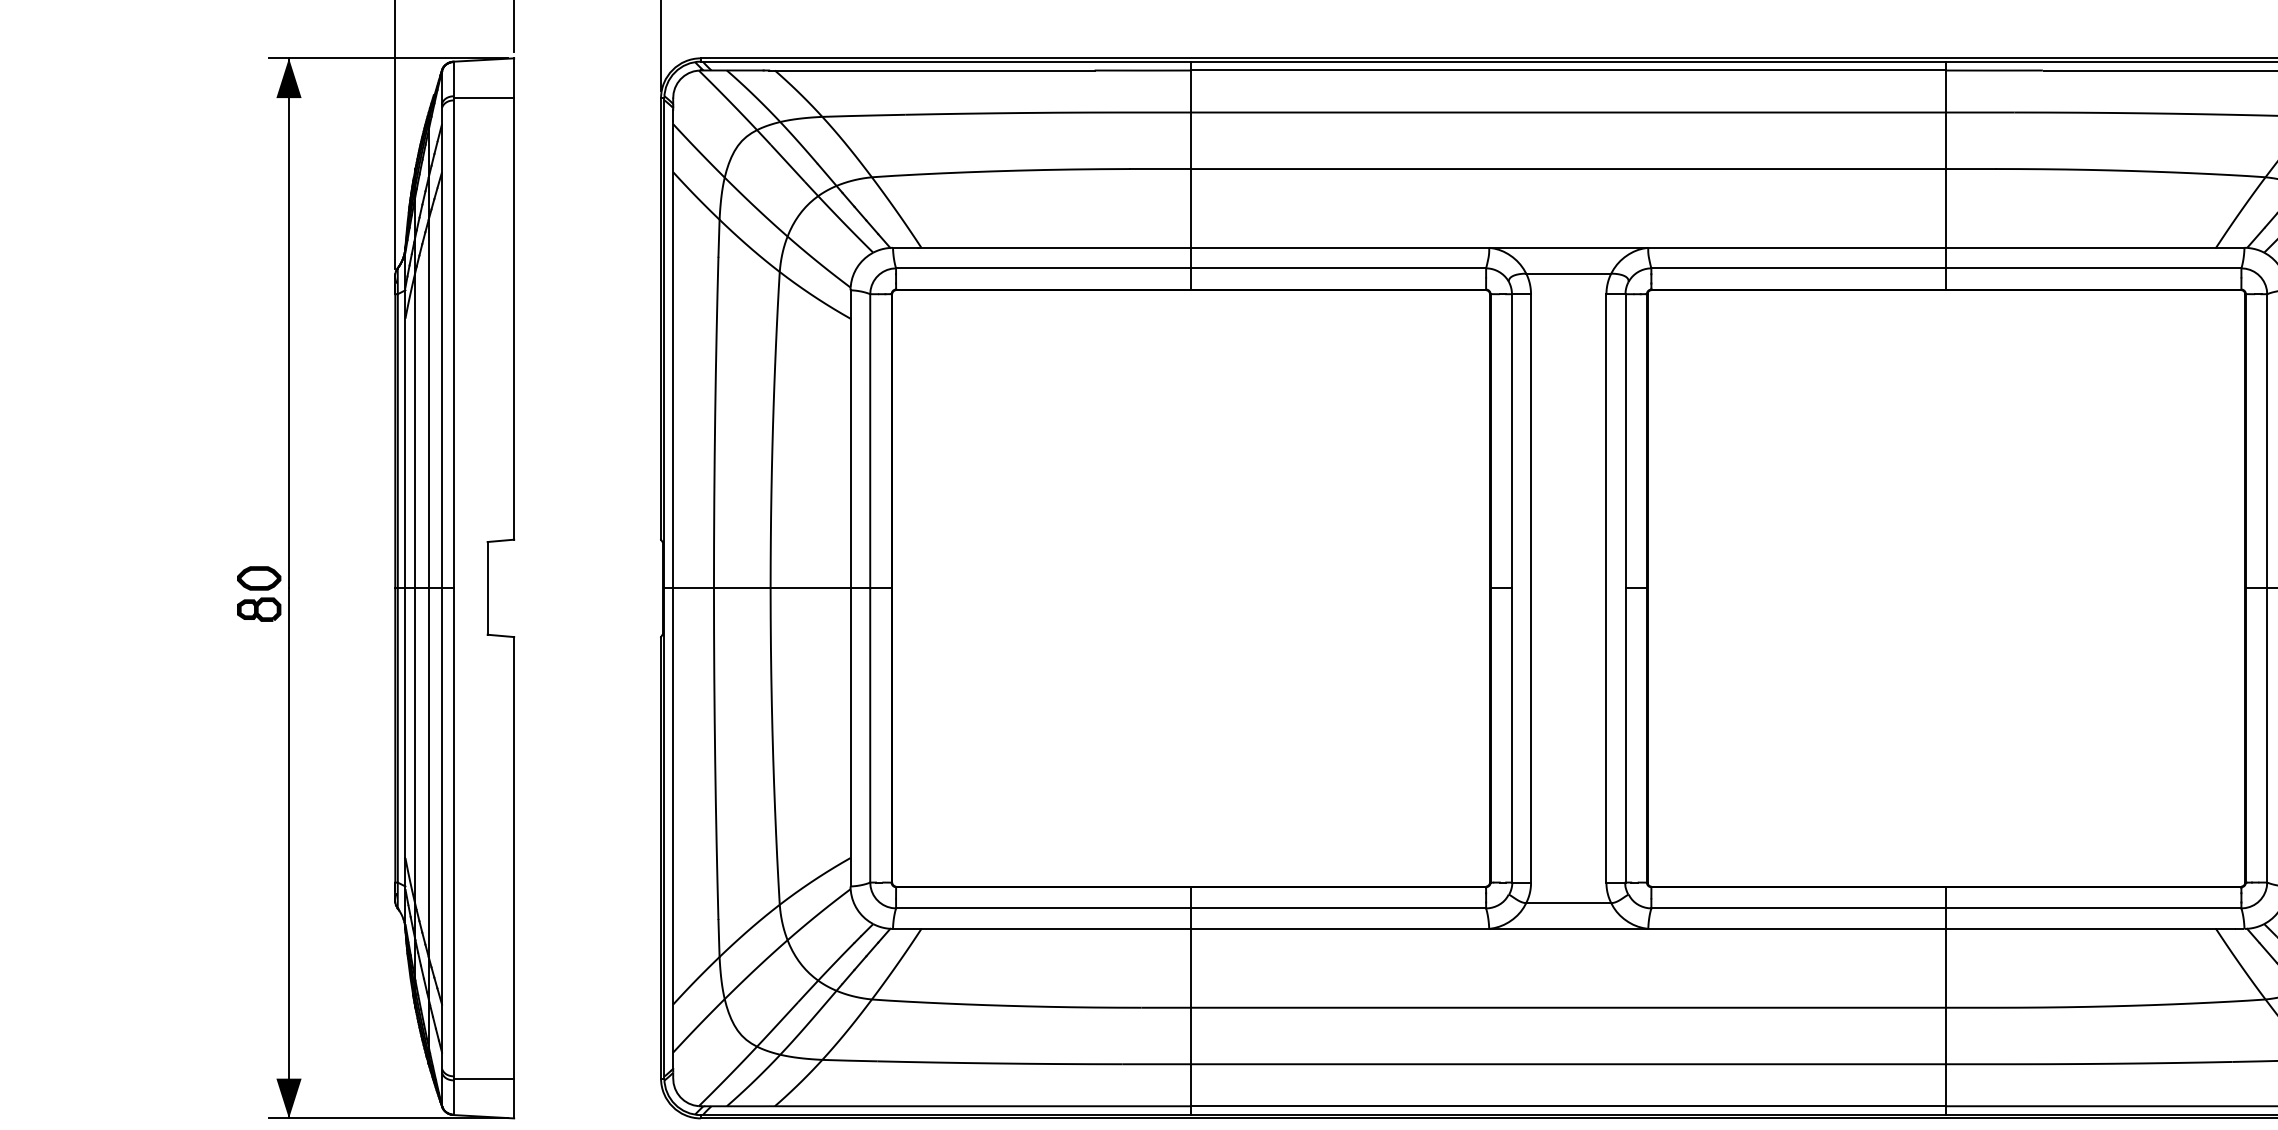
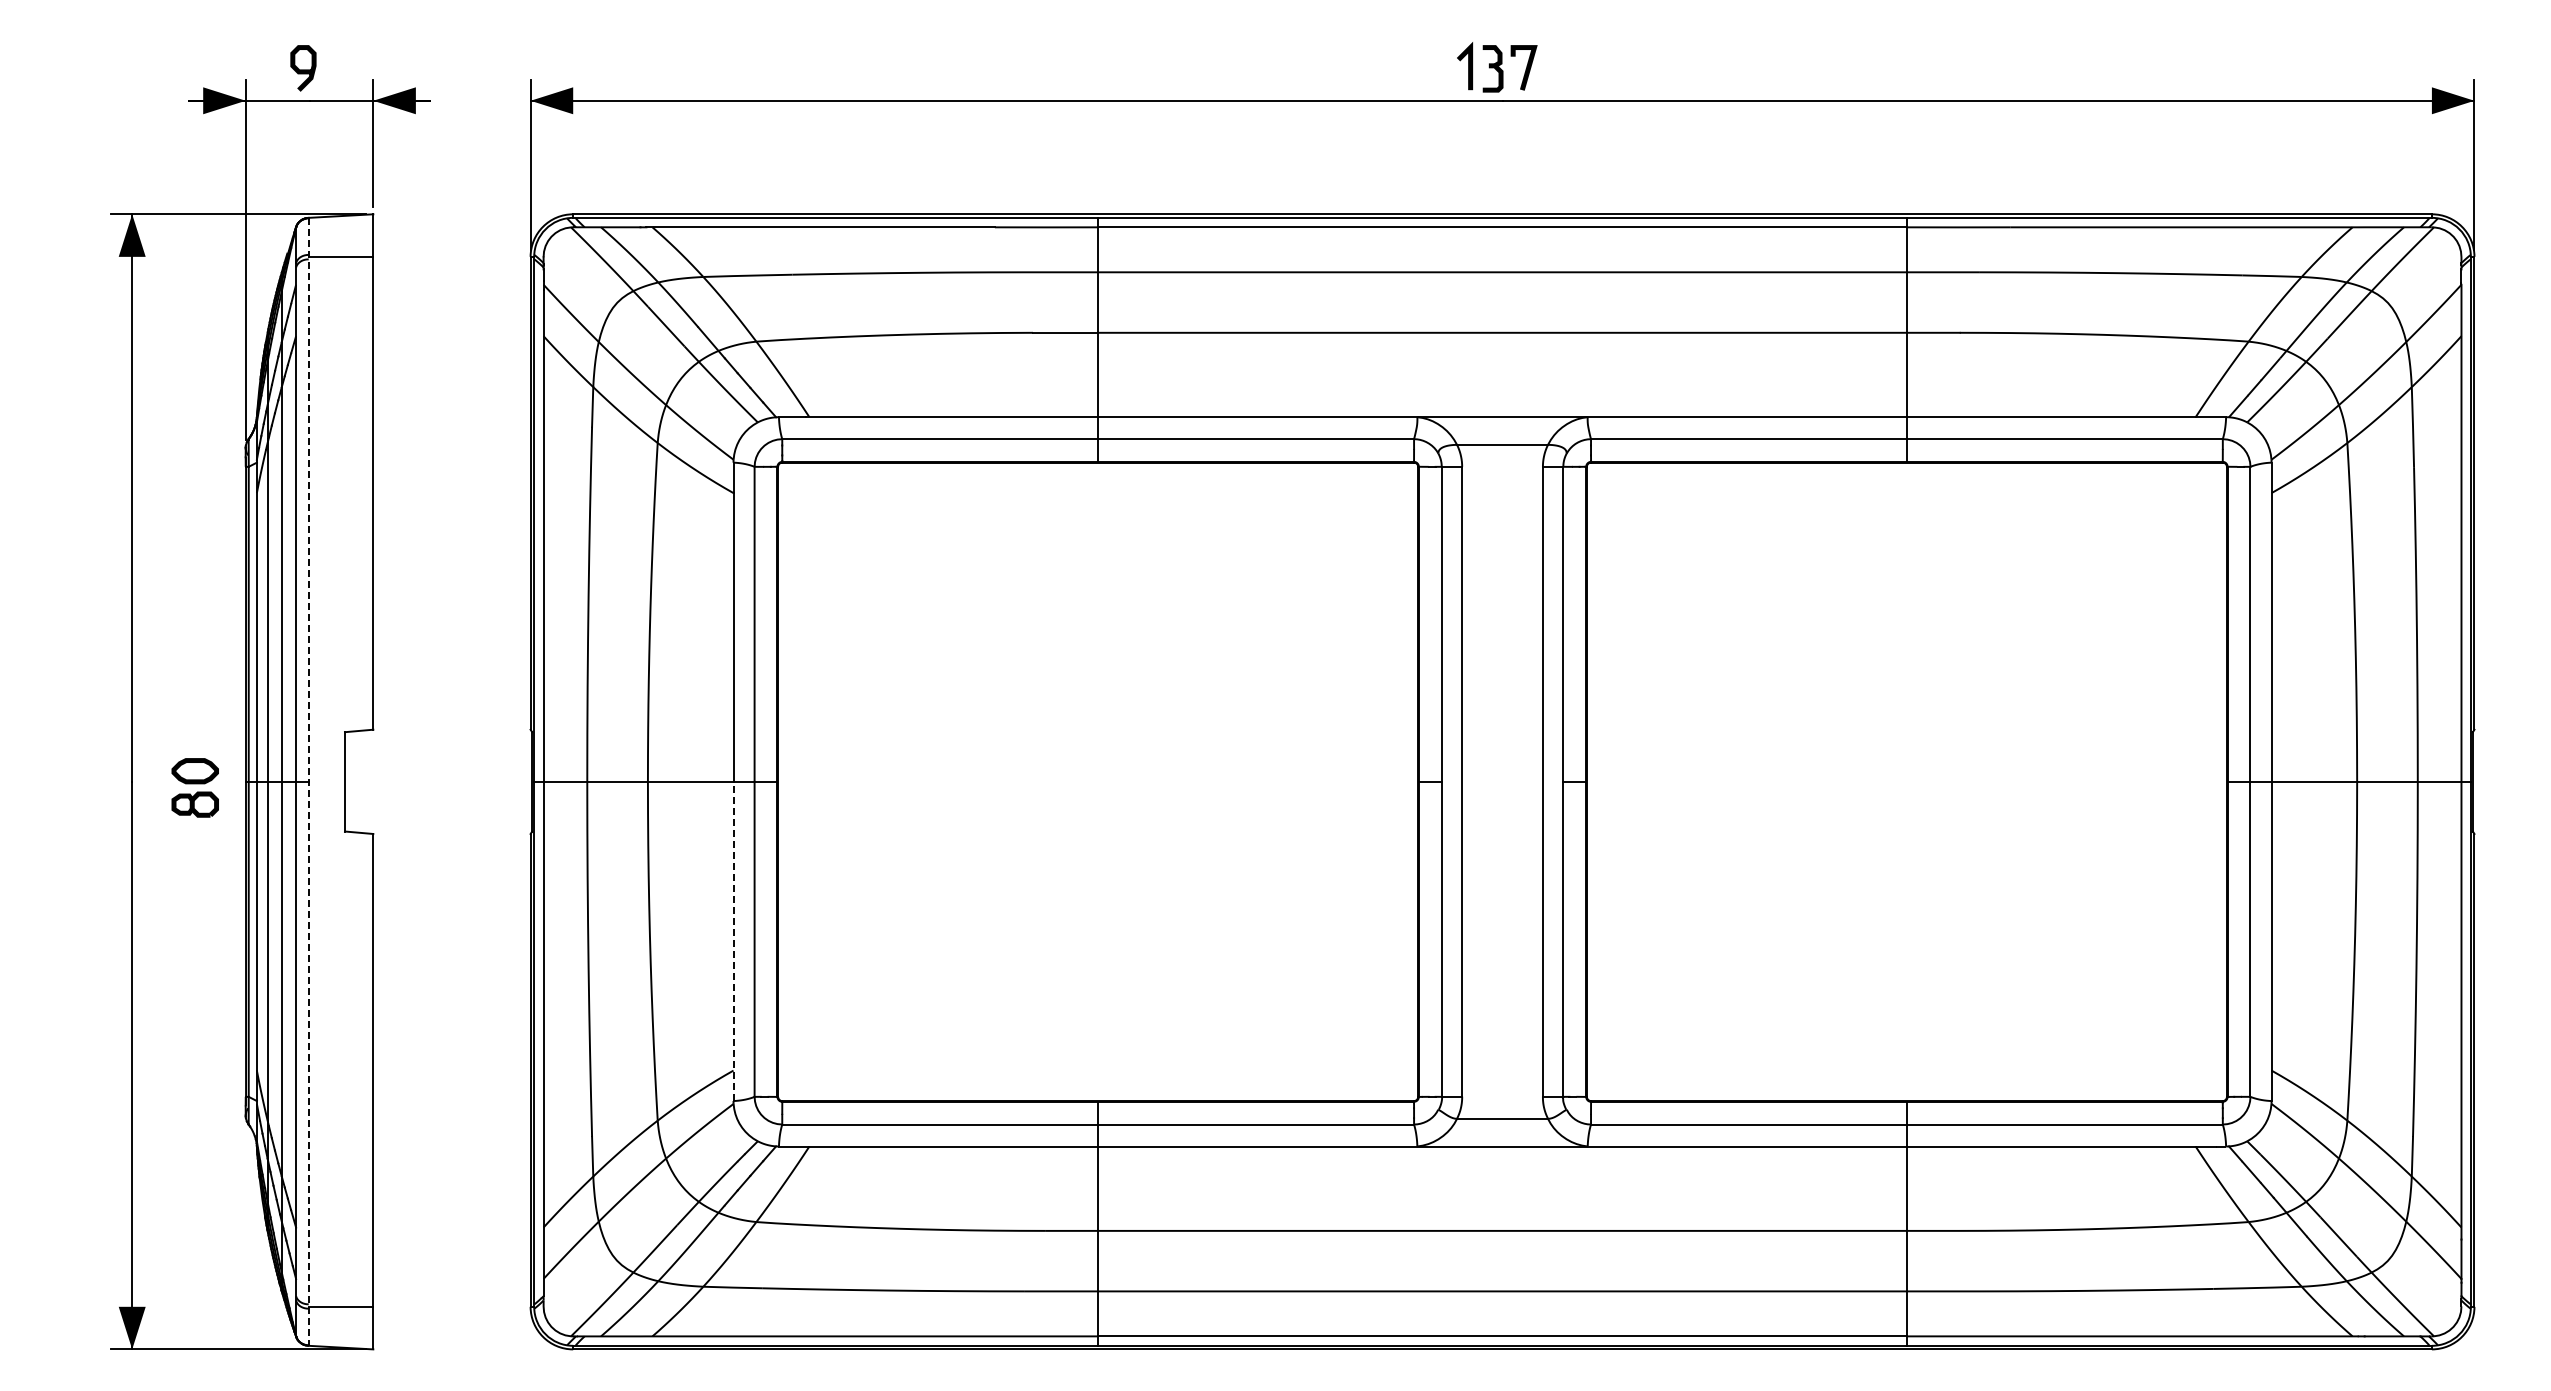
line: (453, 588) -> (308, 781), solid -> dashed
part: (258, 593) -> (194, 787), moved
line: (850, 737) -> (733, 941), solid -> dashed

